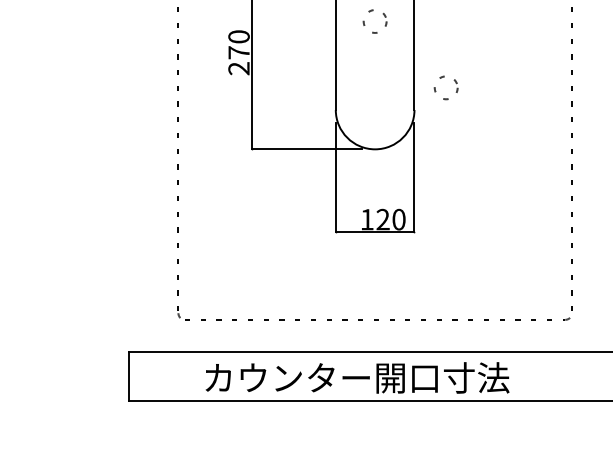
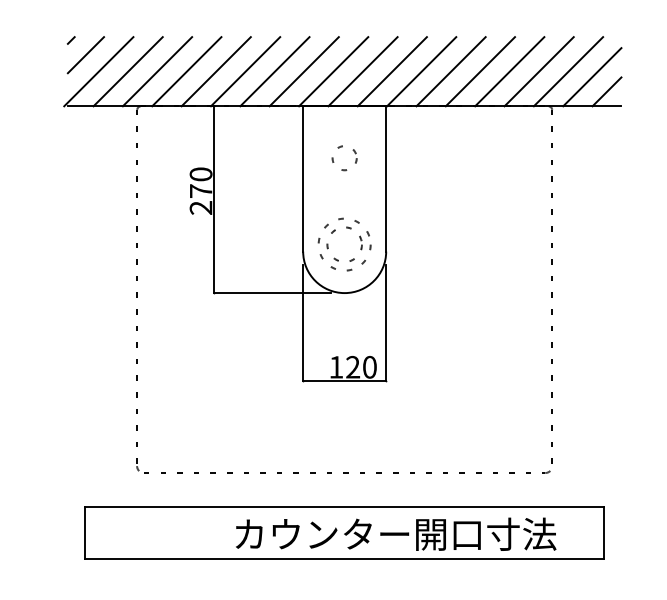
circle: (446, 88) -> (419, 228), removed
part: (366, 90) -> (335, 231), added
text: (357, 377) -> (396, 533), moved

